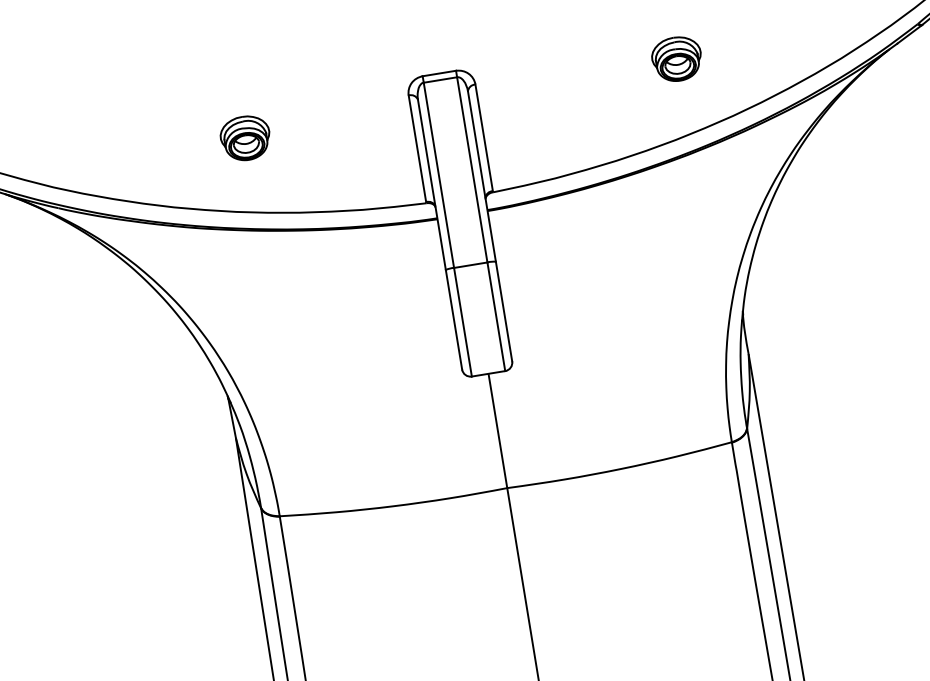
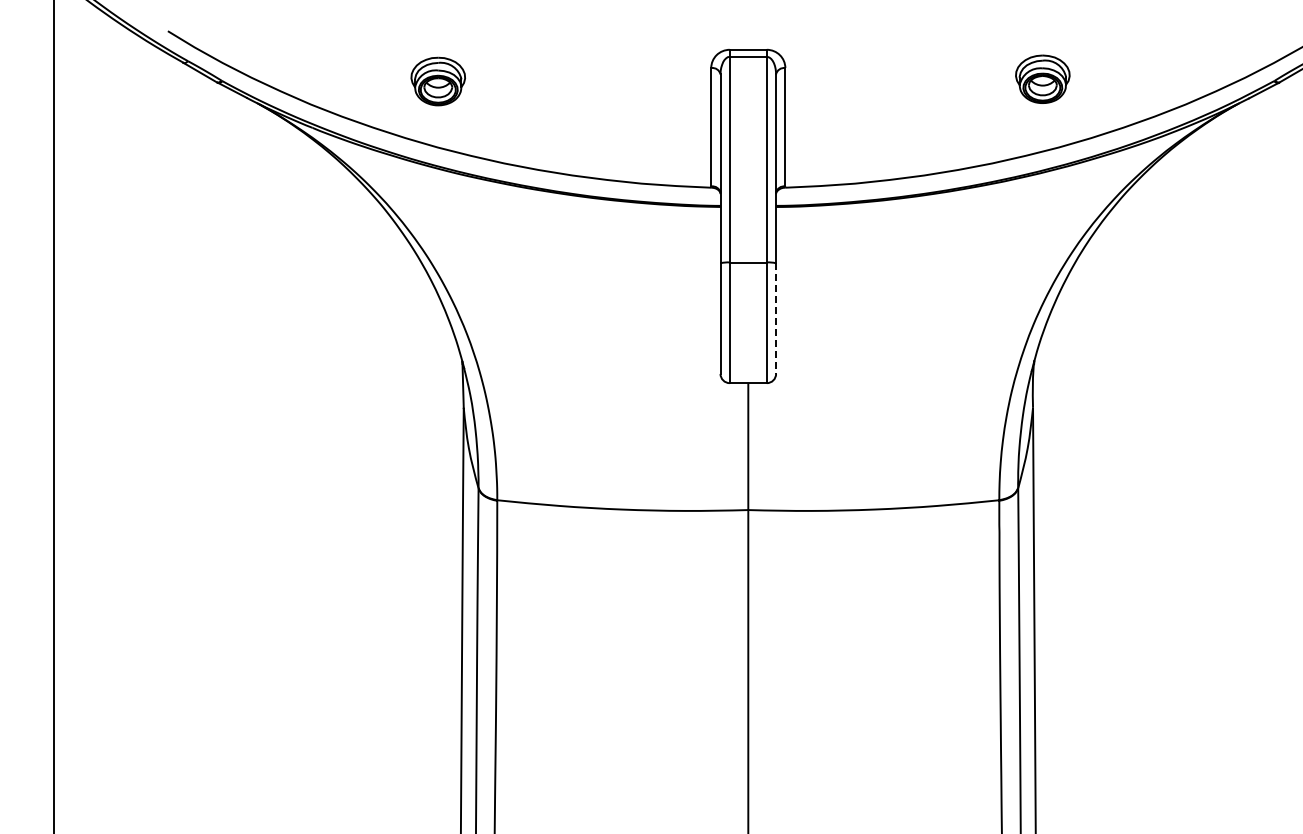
part: (676, 58) -> (1042, 78), moved
part: (244, 138) -> (437, 81), moved
line: (504, 312) -> (776, 319), solid -> dashed

